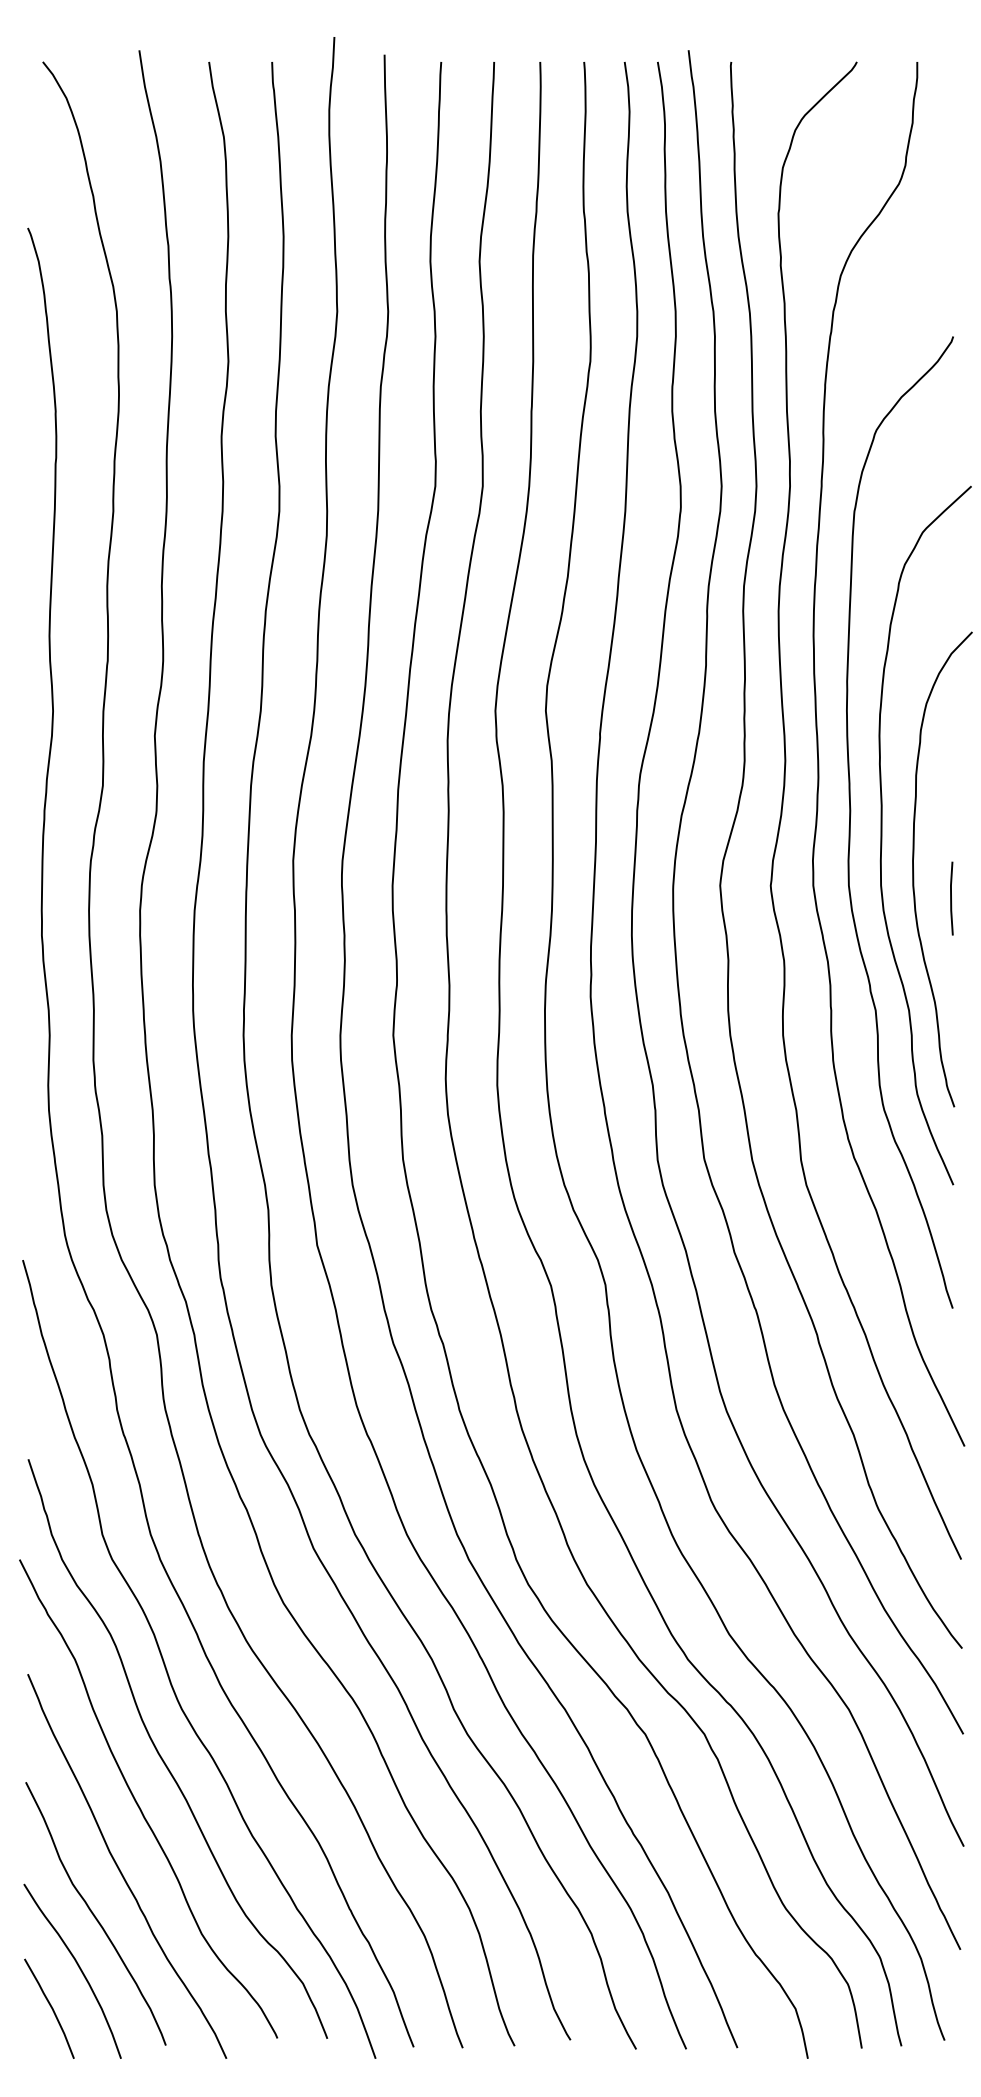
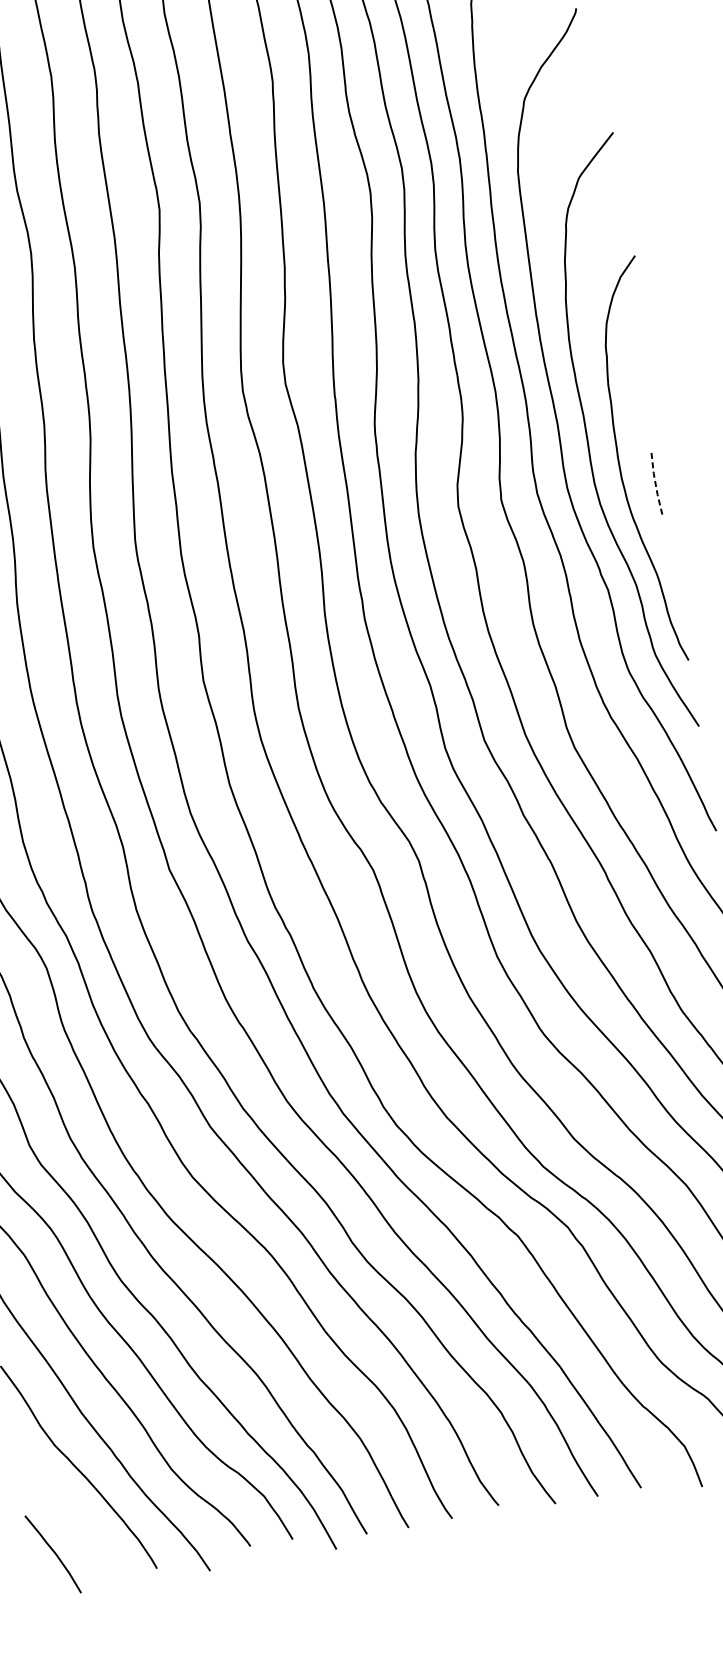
line: (951, 898) -> (656, 484), solid -> dashed
curve: (78, 1967) -> (71, 1515), removed

